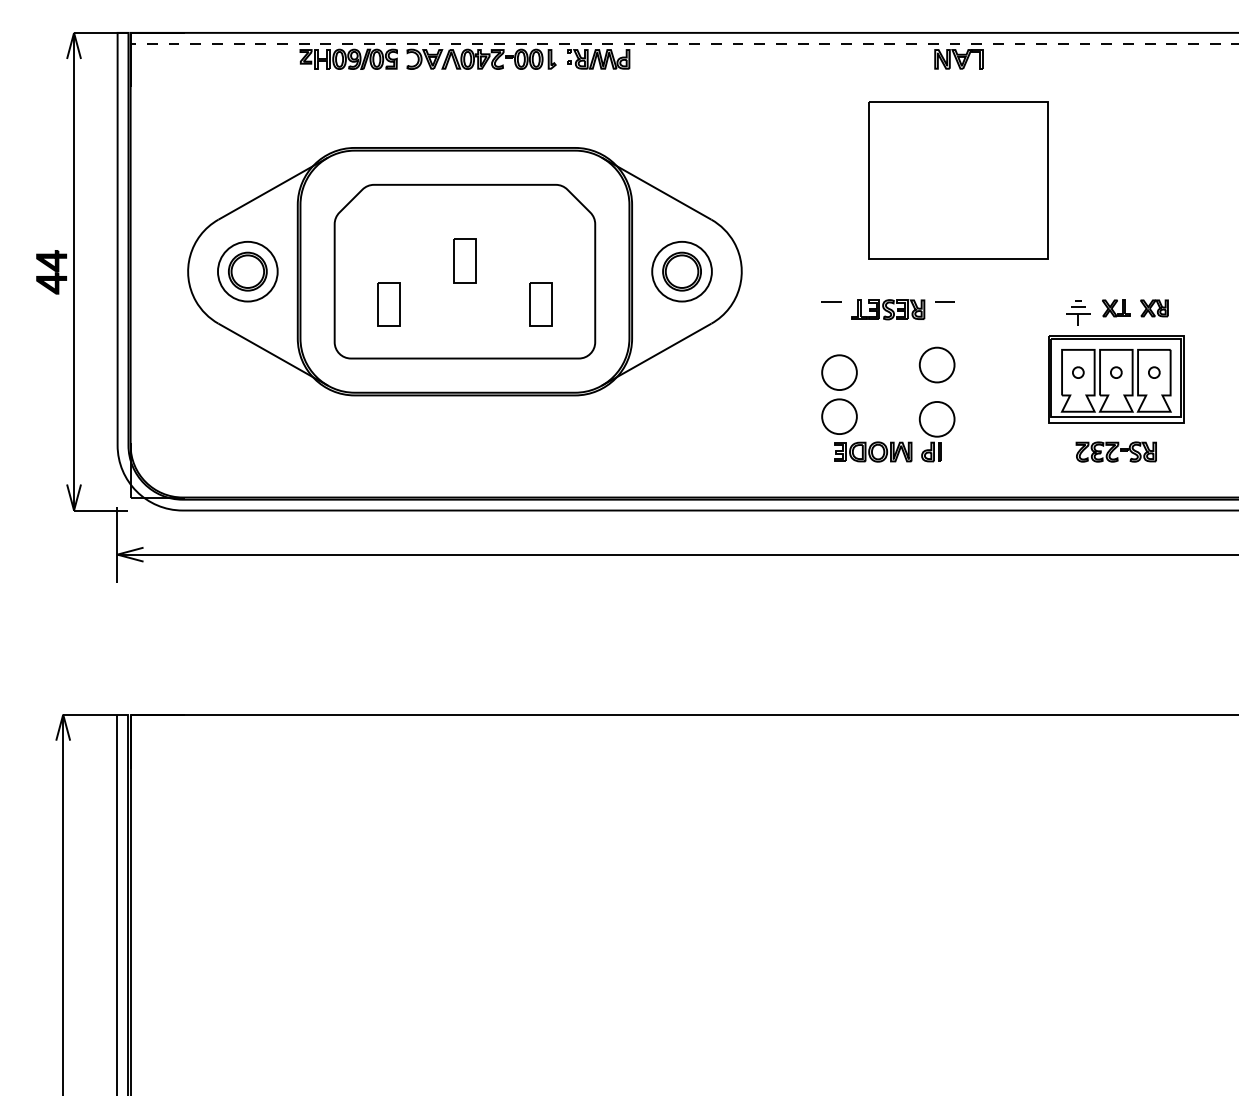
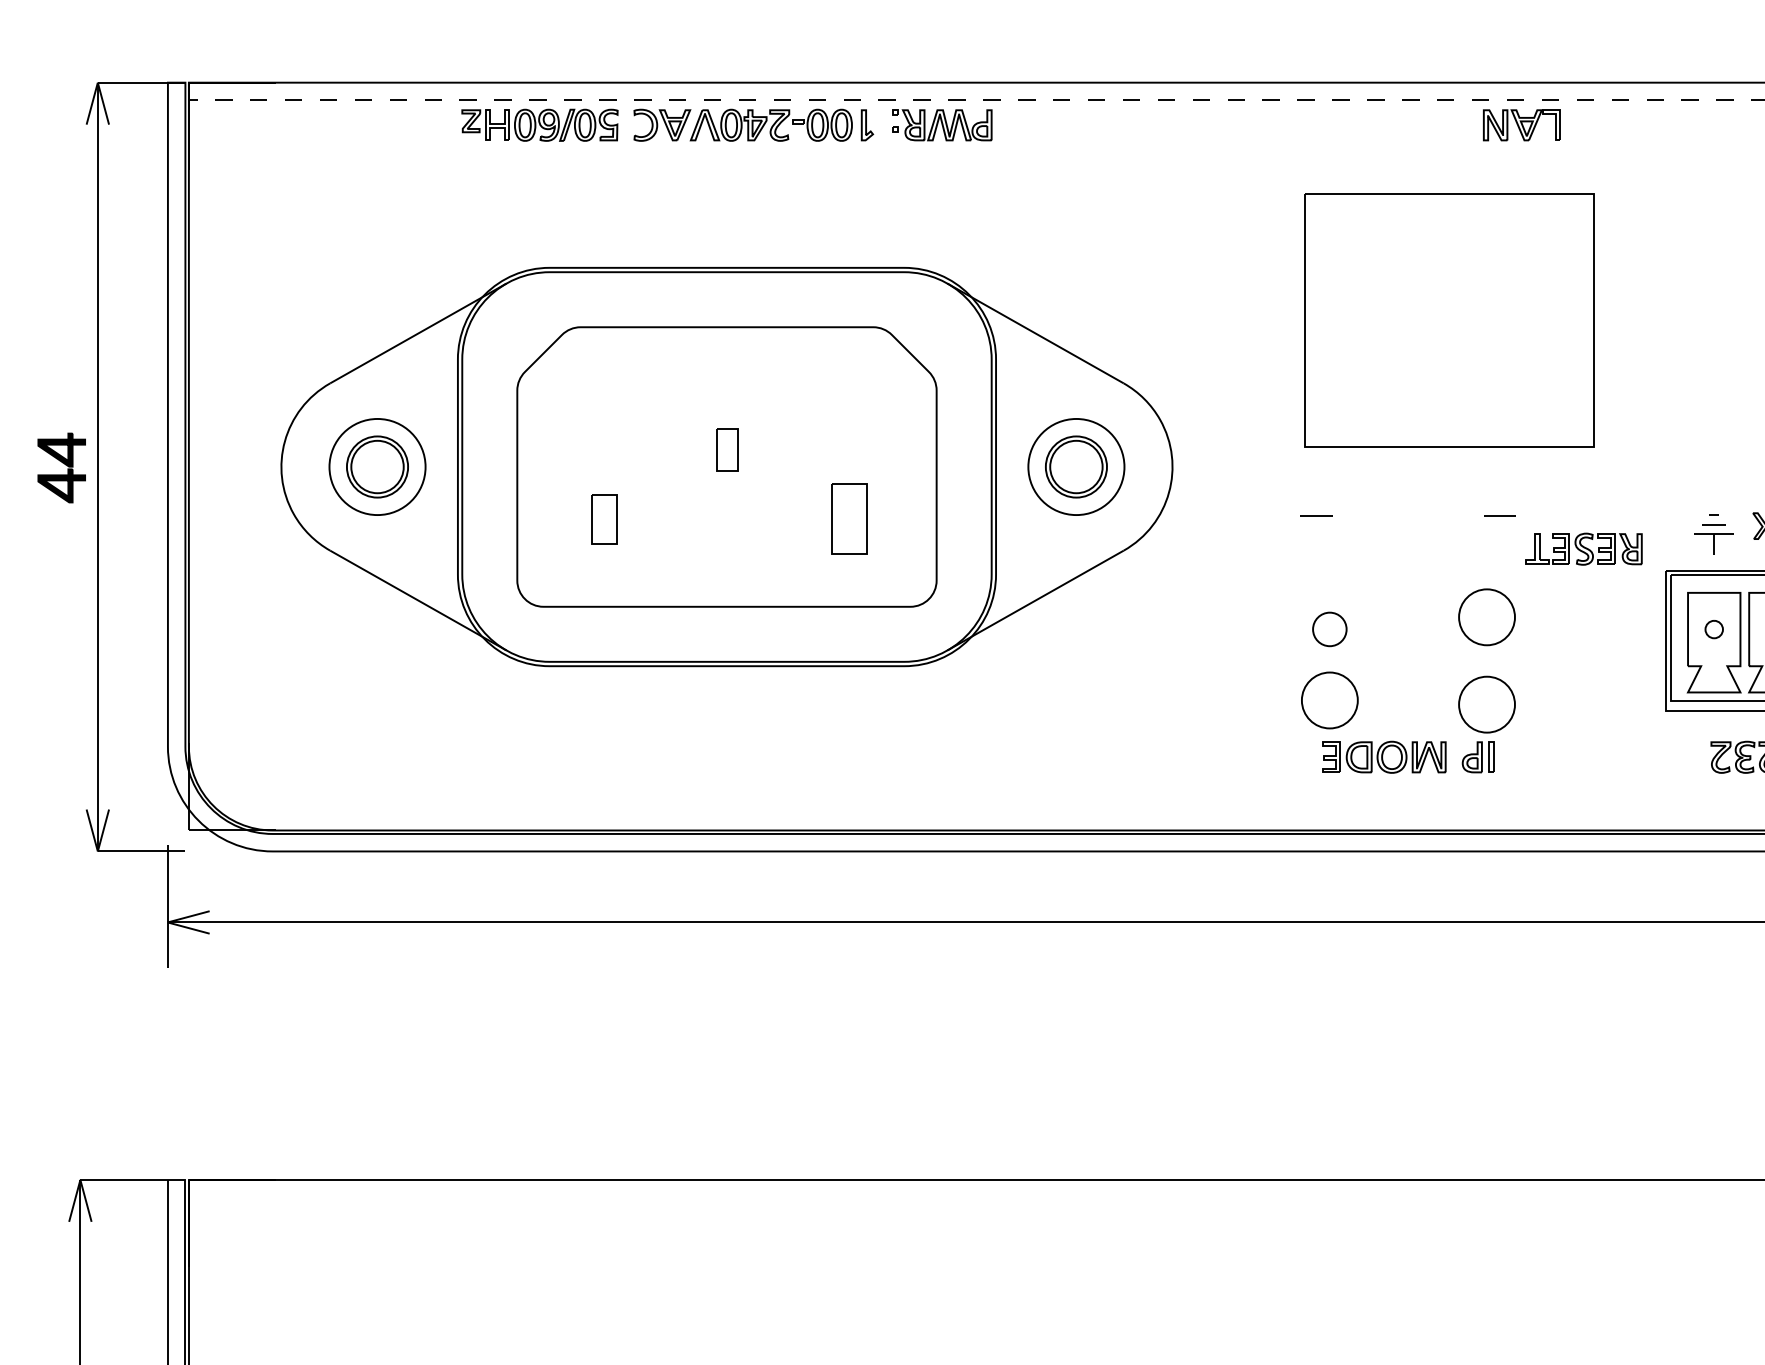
part: (958, 180) -> (1448, 320), moved
part: (464, 260) -> (726, 449), size x0.6
part: (388, 304) -> (603, 519), size x0.7
part: (888, 309) -> (1584, 548), moved
part: (839, 372) -> (1329, 629), size x0.6

